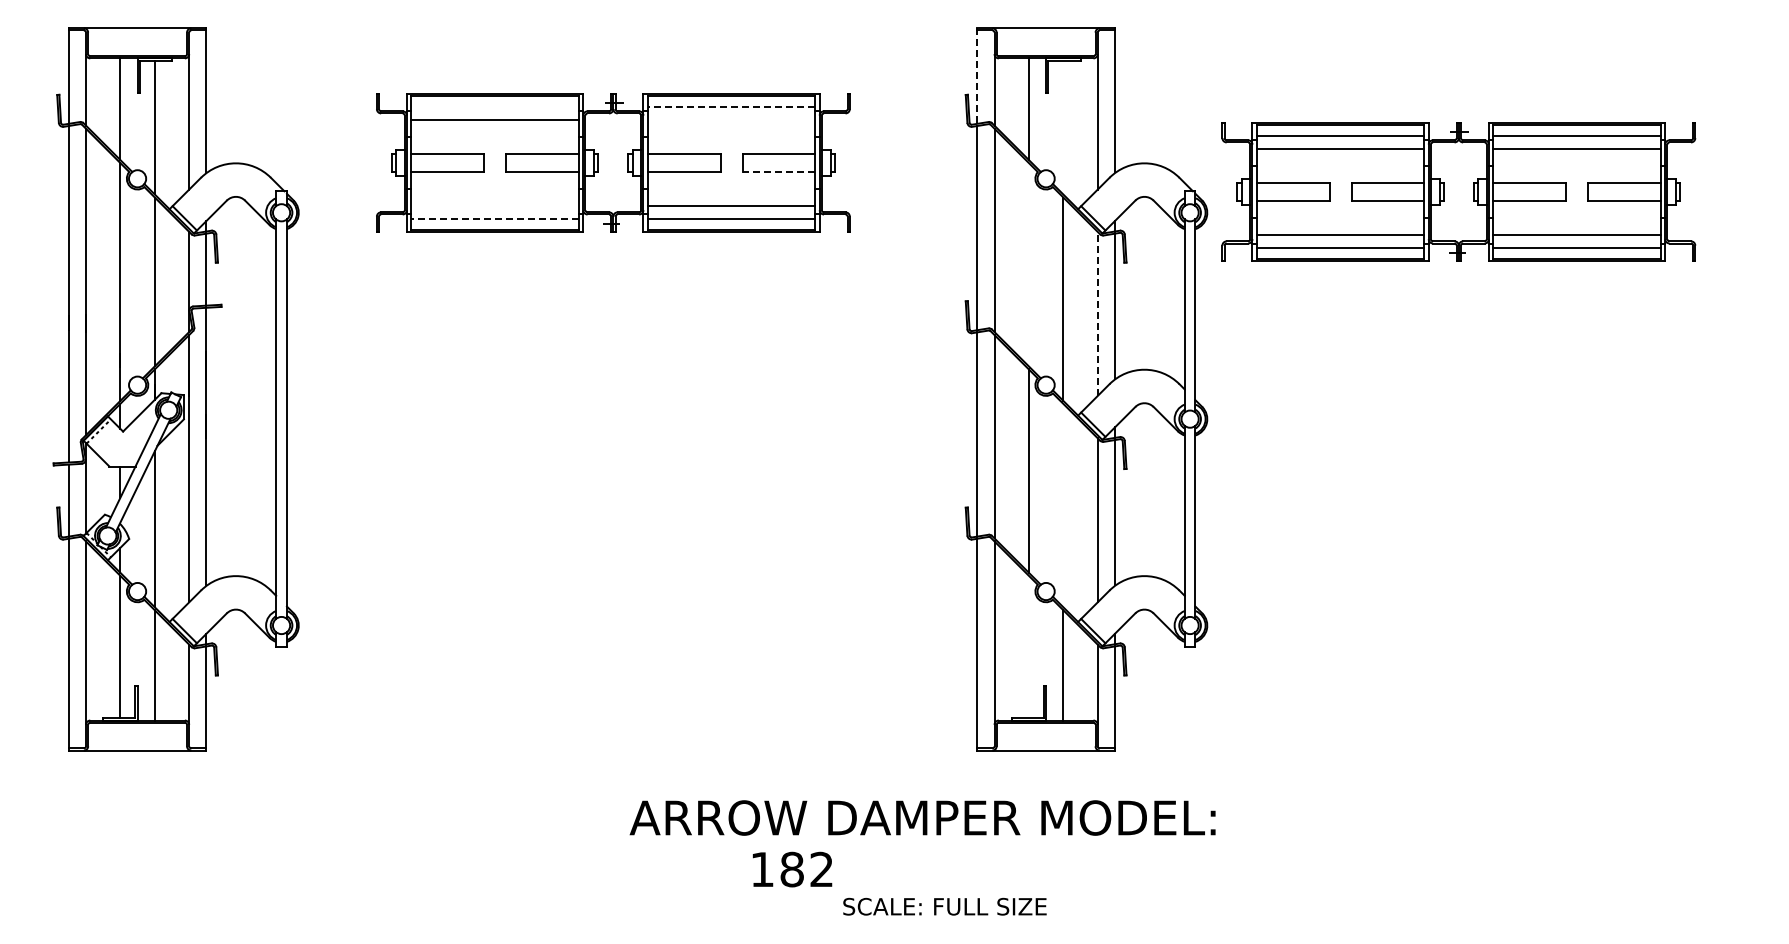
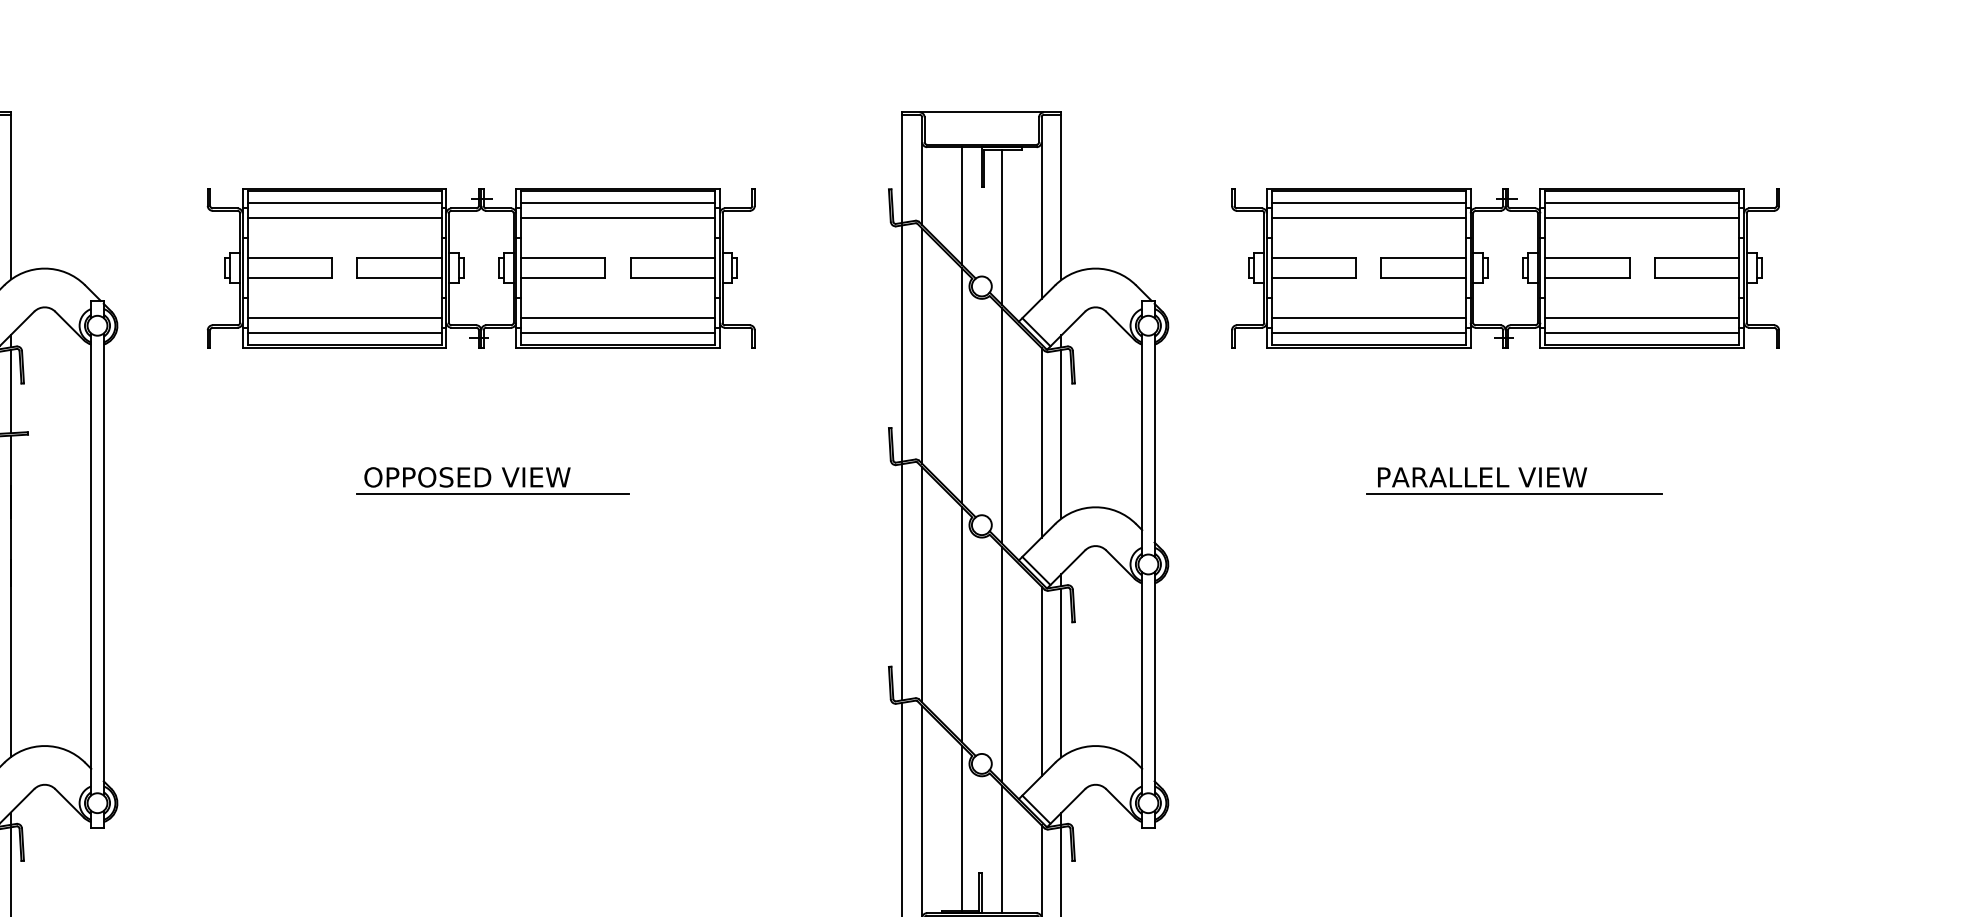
line: (977, 76) -> (902, 168), dashed -> solid
line: (494, 107) -> (343, 203), added
line: (731, 107) -> (617, 203), dashed -> solid
line: (731, 119) -> (617, 217), added
line: (1063, 127) -> (1001, 227), added
line: (778, 171) -> (672, 278), dashed -> solid
part: (1458, 191) -> (1505, 267), moved
line: (494, 205) -> (343, 317), added
line: (495, 218) -> (344, 332), dashed -> solid
line: (1028, 264) -> (961, 385), added
line: (1097, 313) -> (1041, 442), dashed -> solid
part: (623, 346) -> (493, 480), added
part: (1501, 350) -> (1508, 485), added
line: (1063, 505) -> (1001, 664), added
line: (1028, 646) -> (961, 827), added

